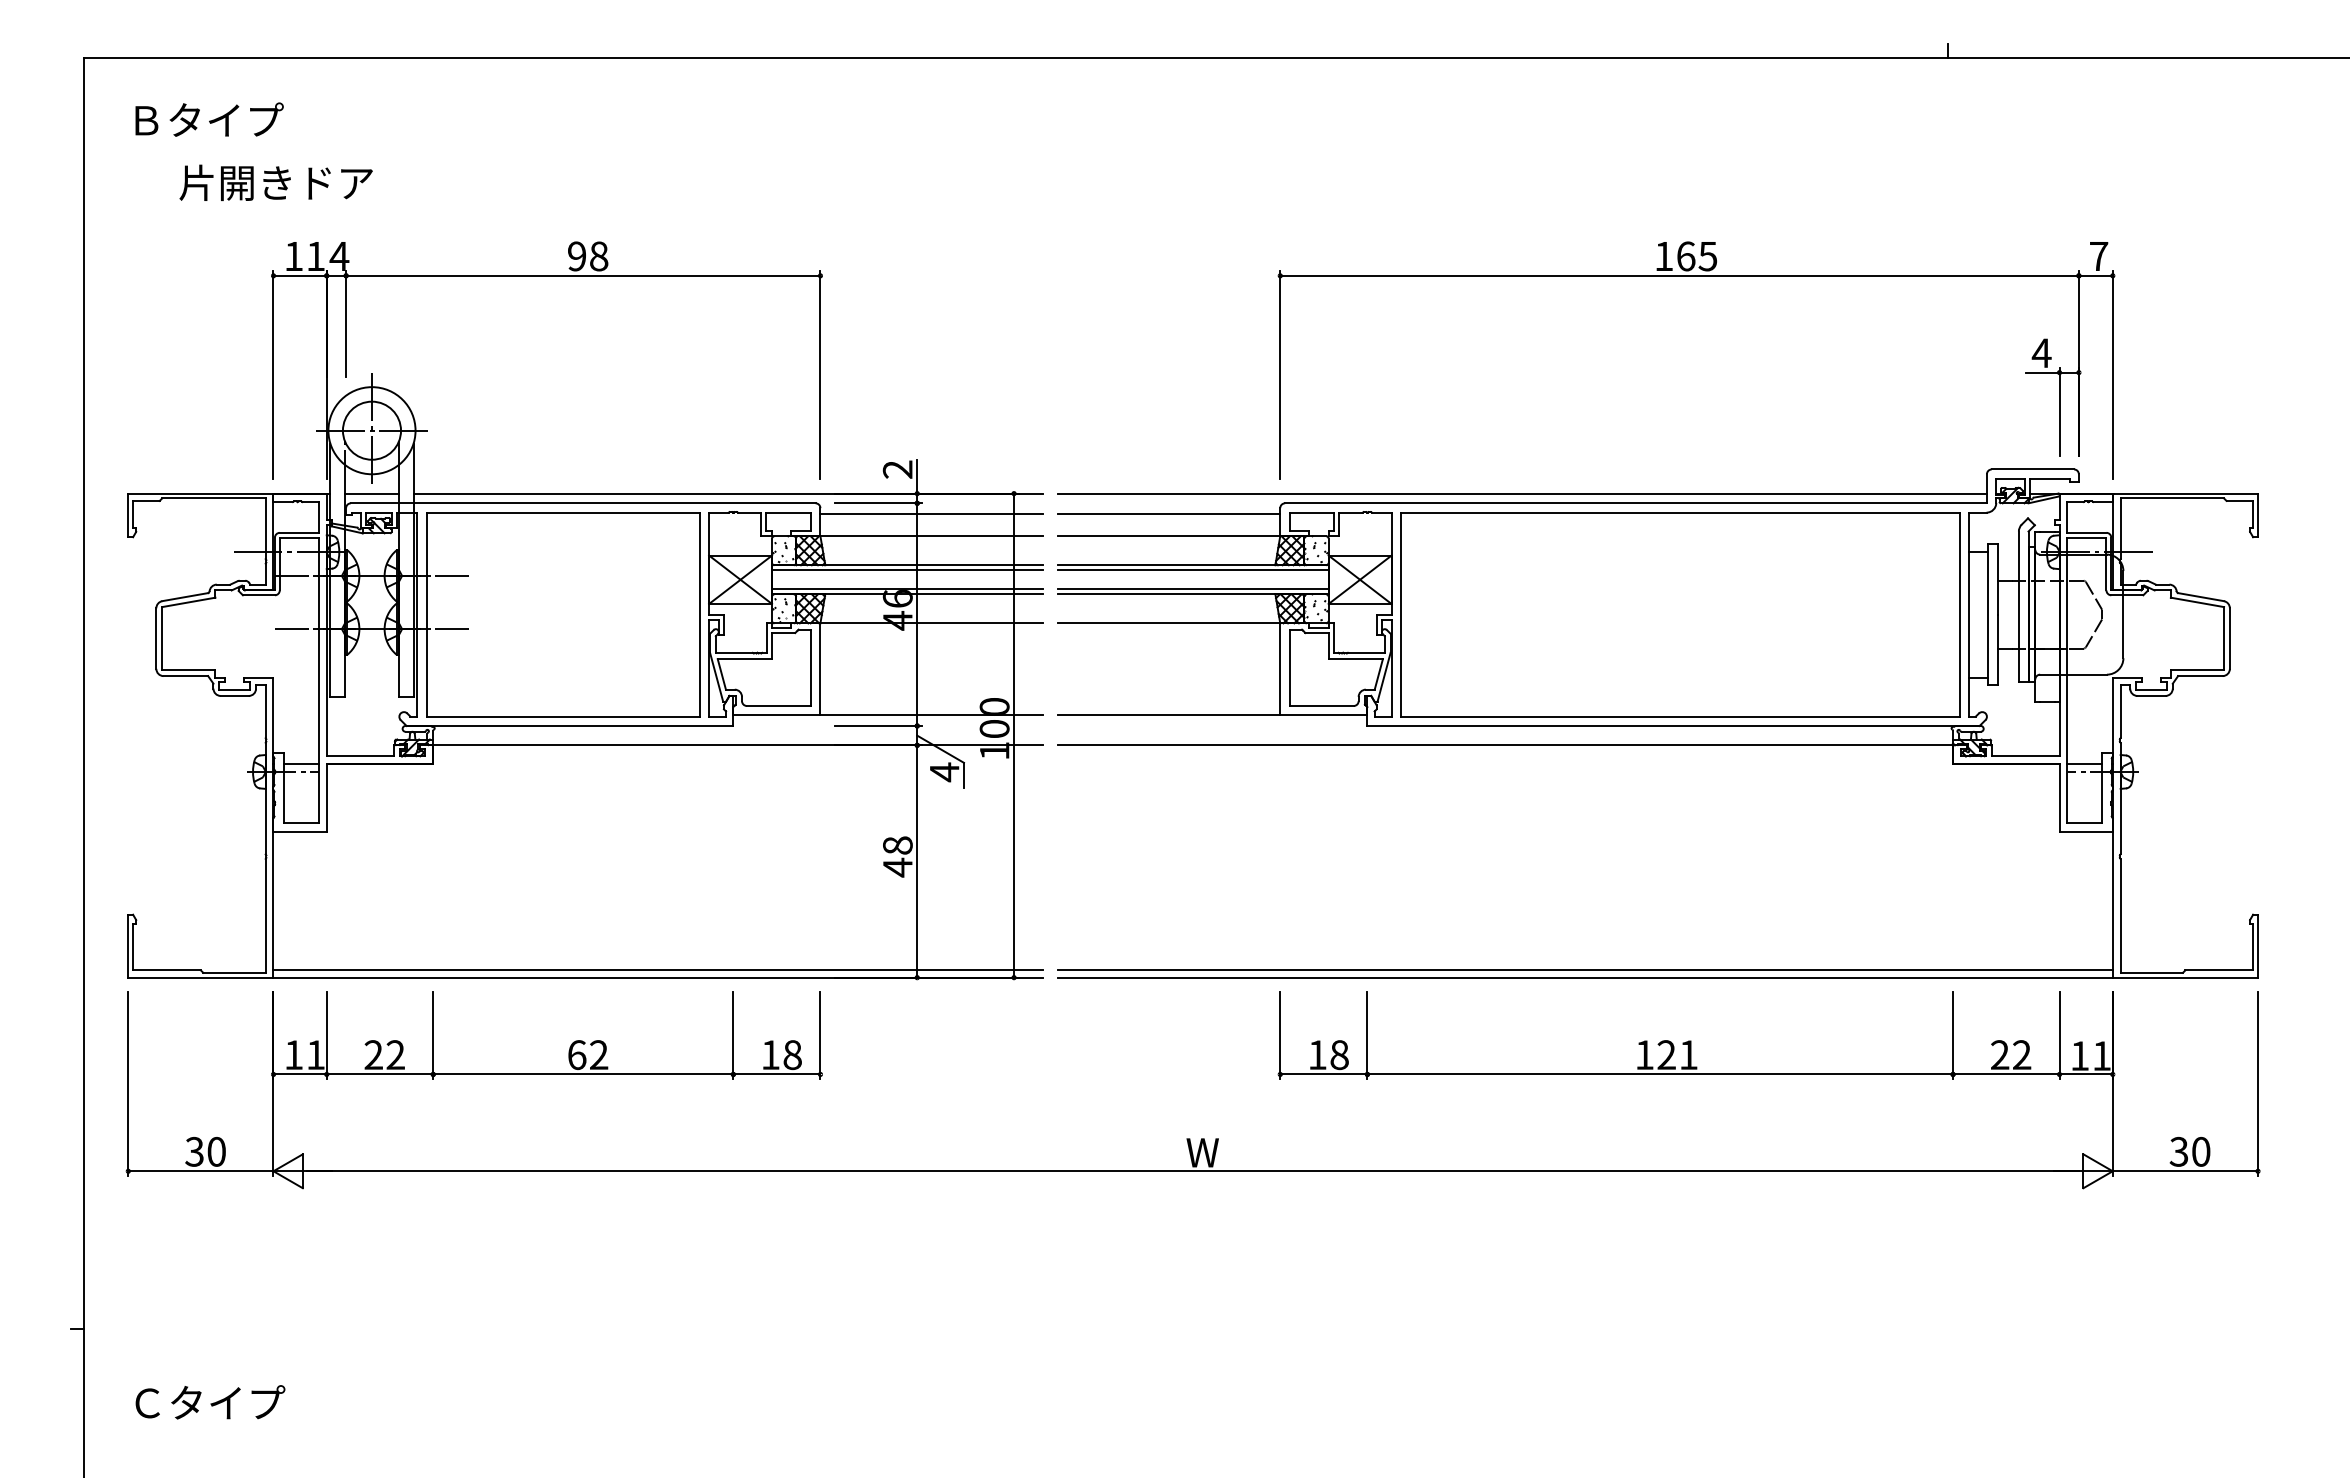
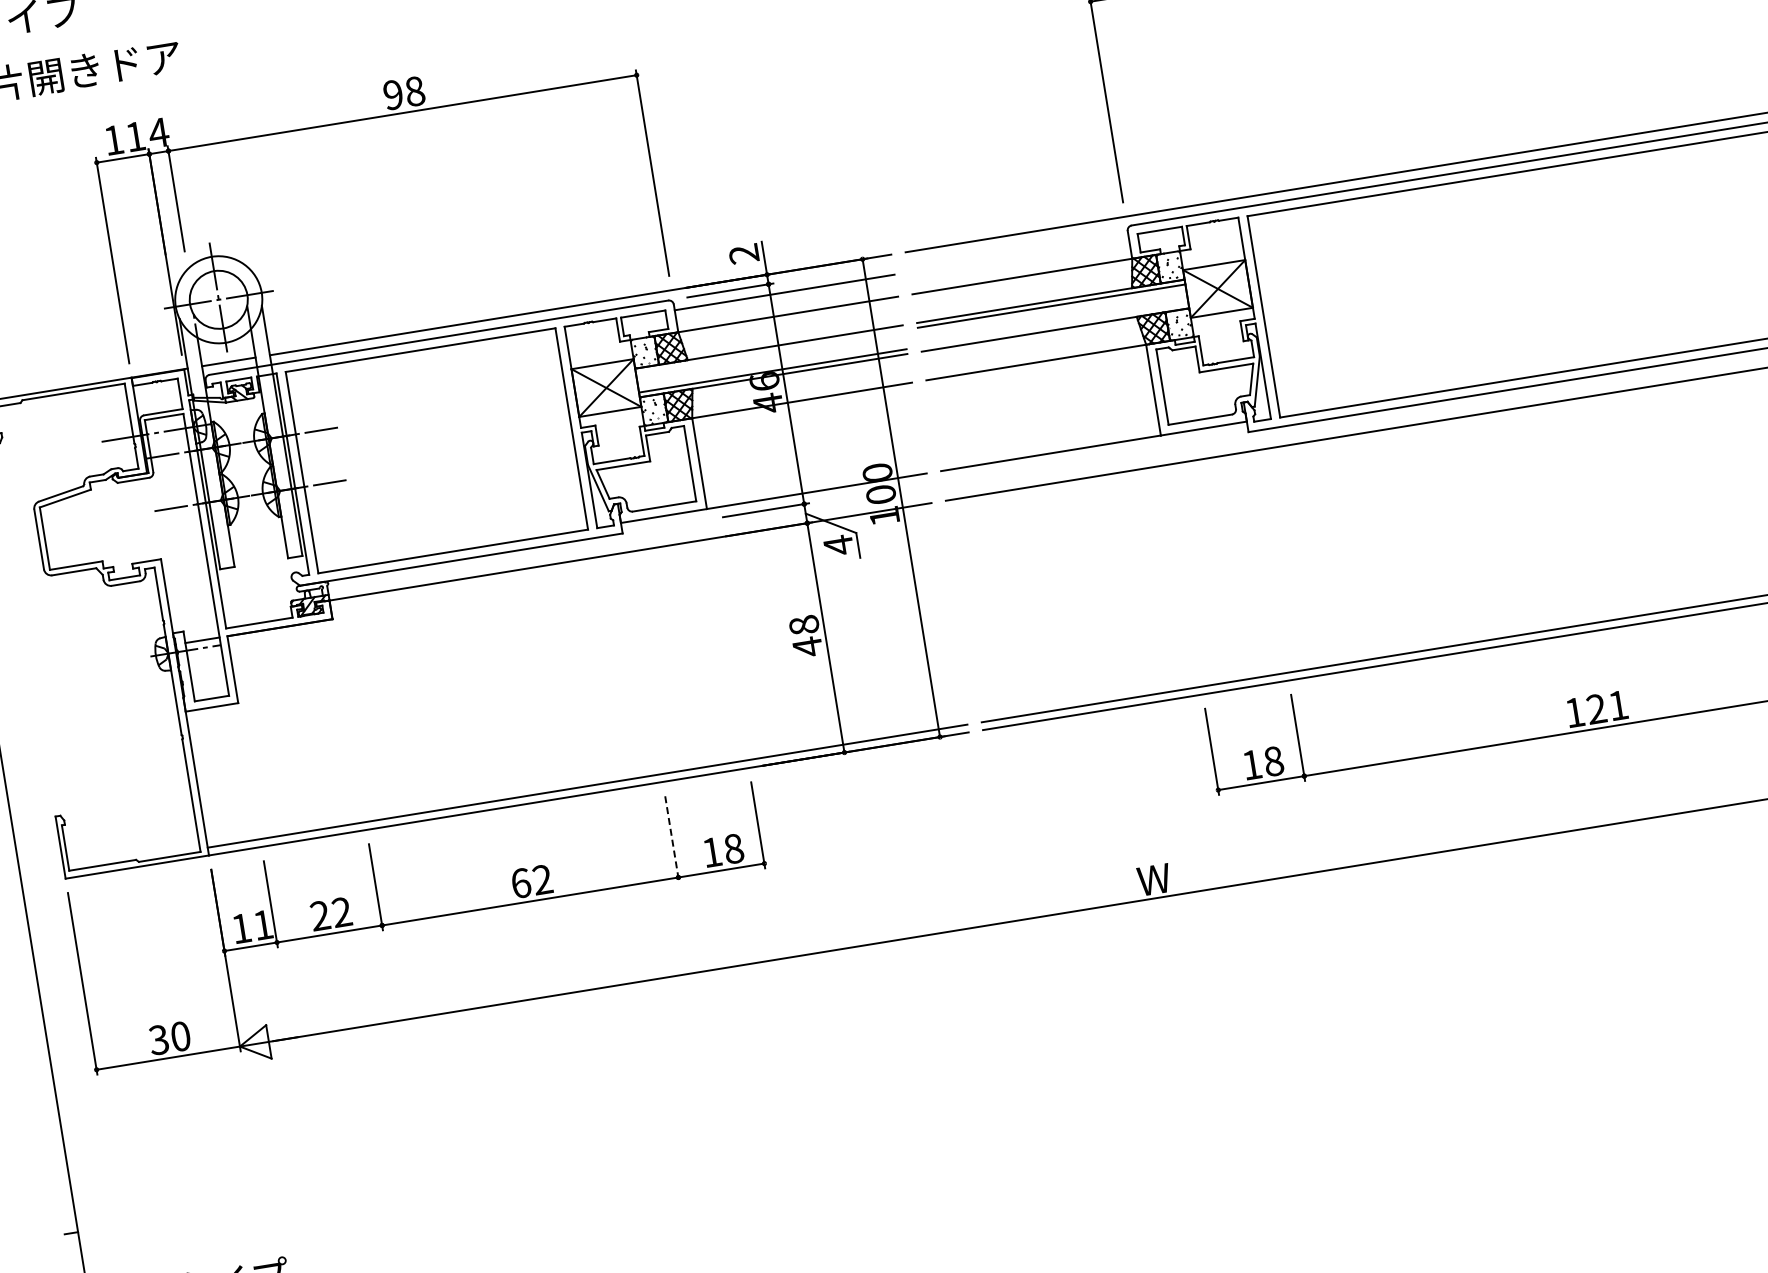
line: (1168, 513) -> (1018, 254), removed
line: (907, 570) -> (769, 352), removed
line: (1192, 589) -> (1054, 325), removed
line: (733, 1035) -> (672, 839), solid -> dashed

